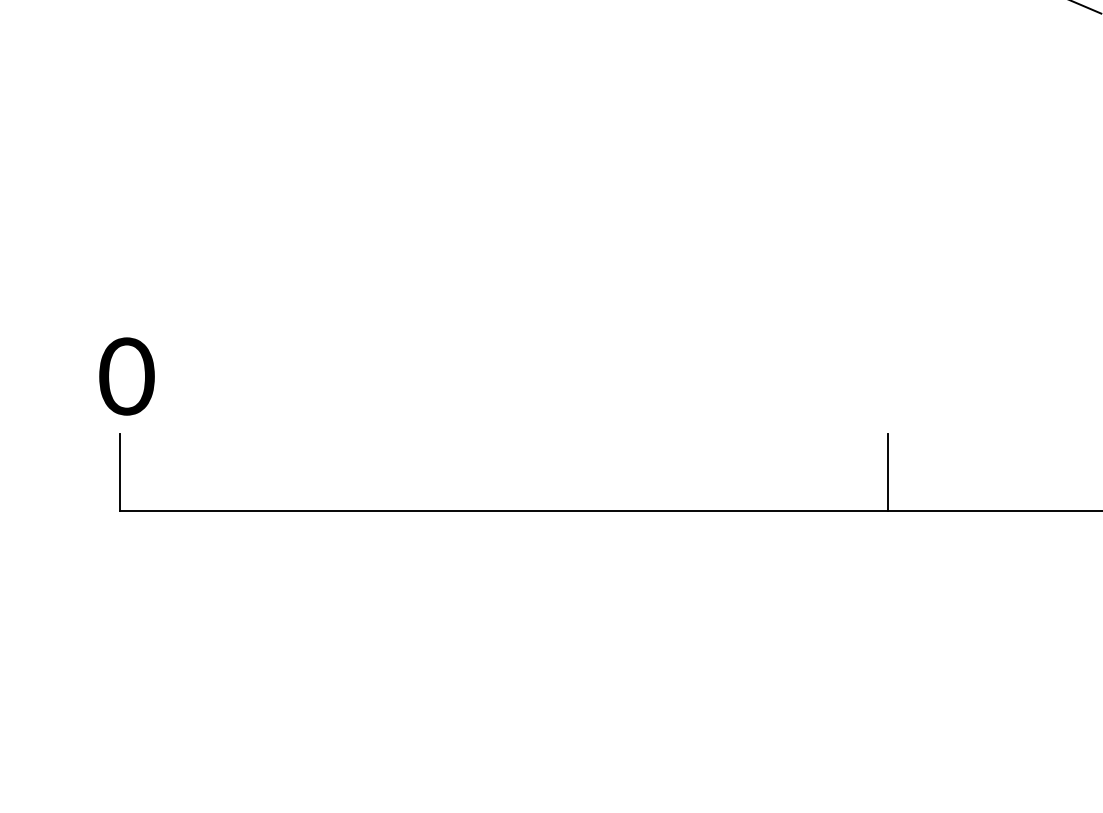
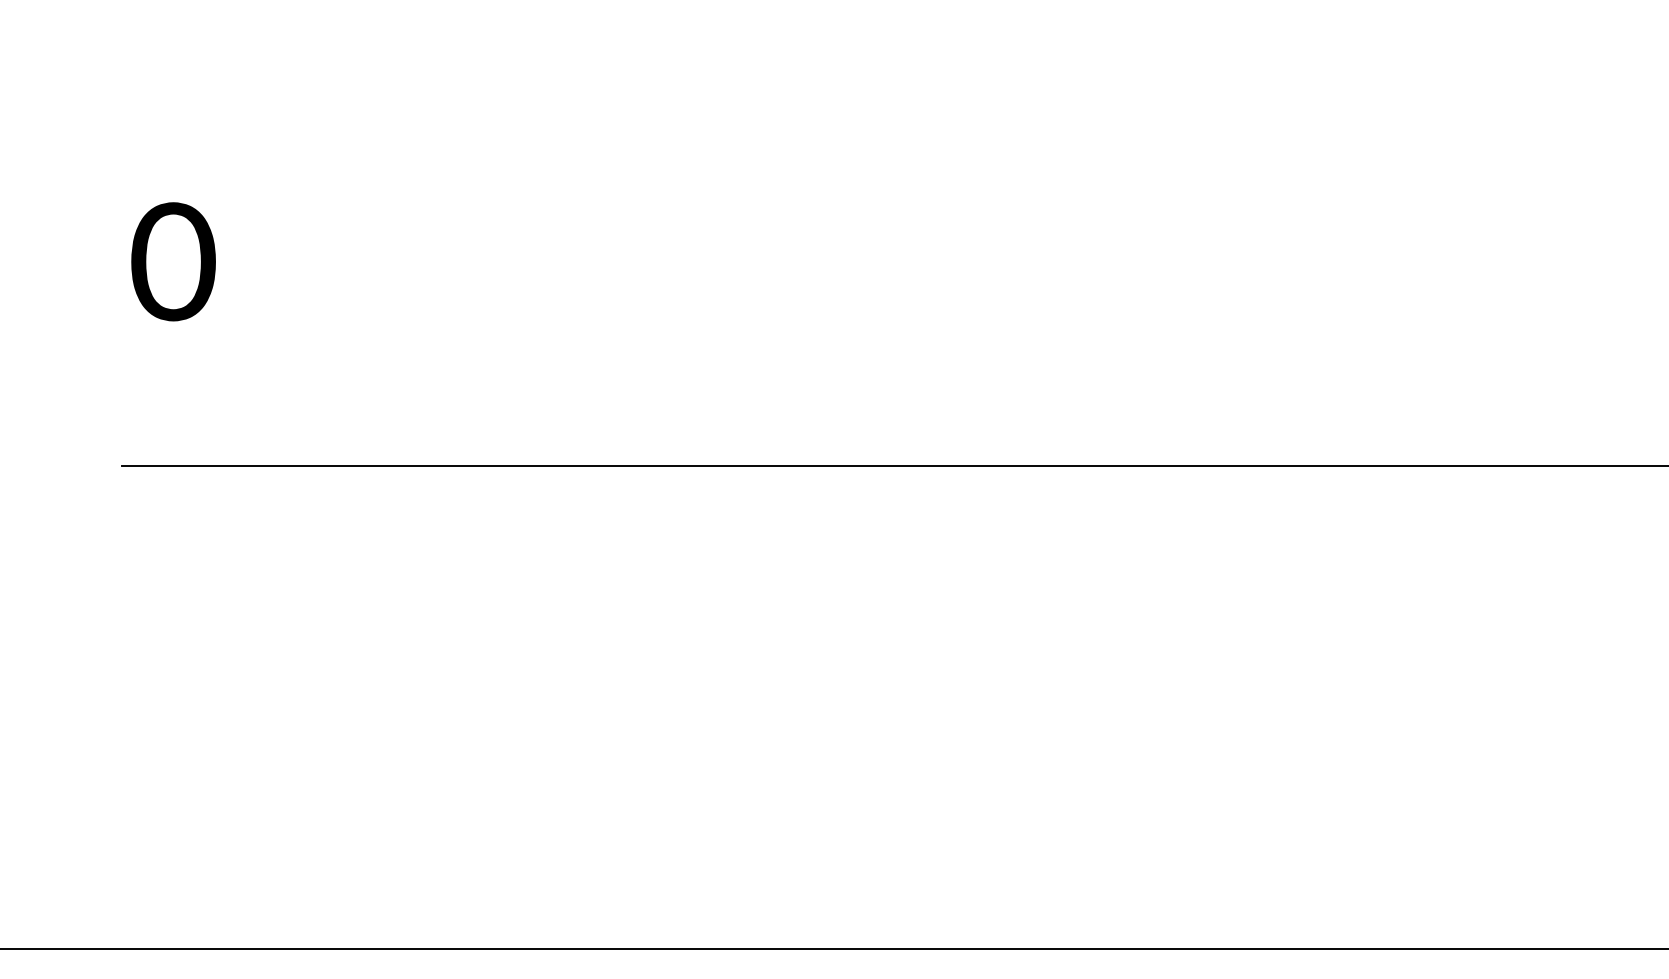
text: (126, 376) -> (172, 261), moved
line: (120, 472) -> (122, 407), removed
line: (887, 472) -> (1289, 407), removed

